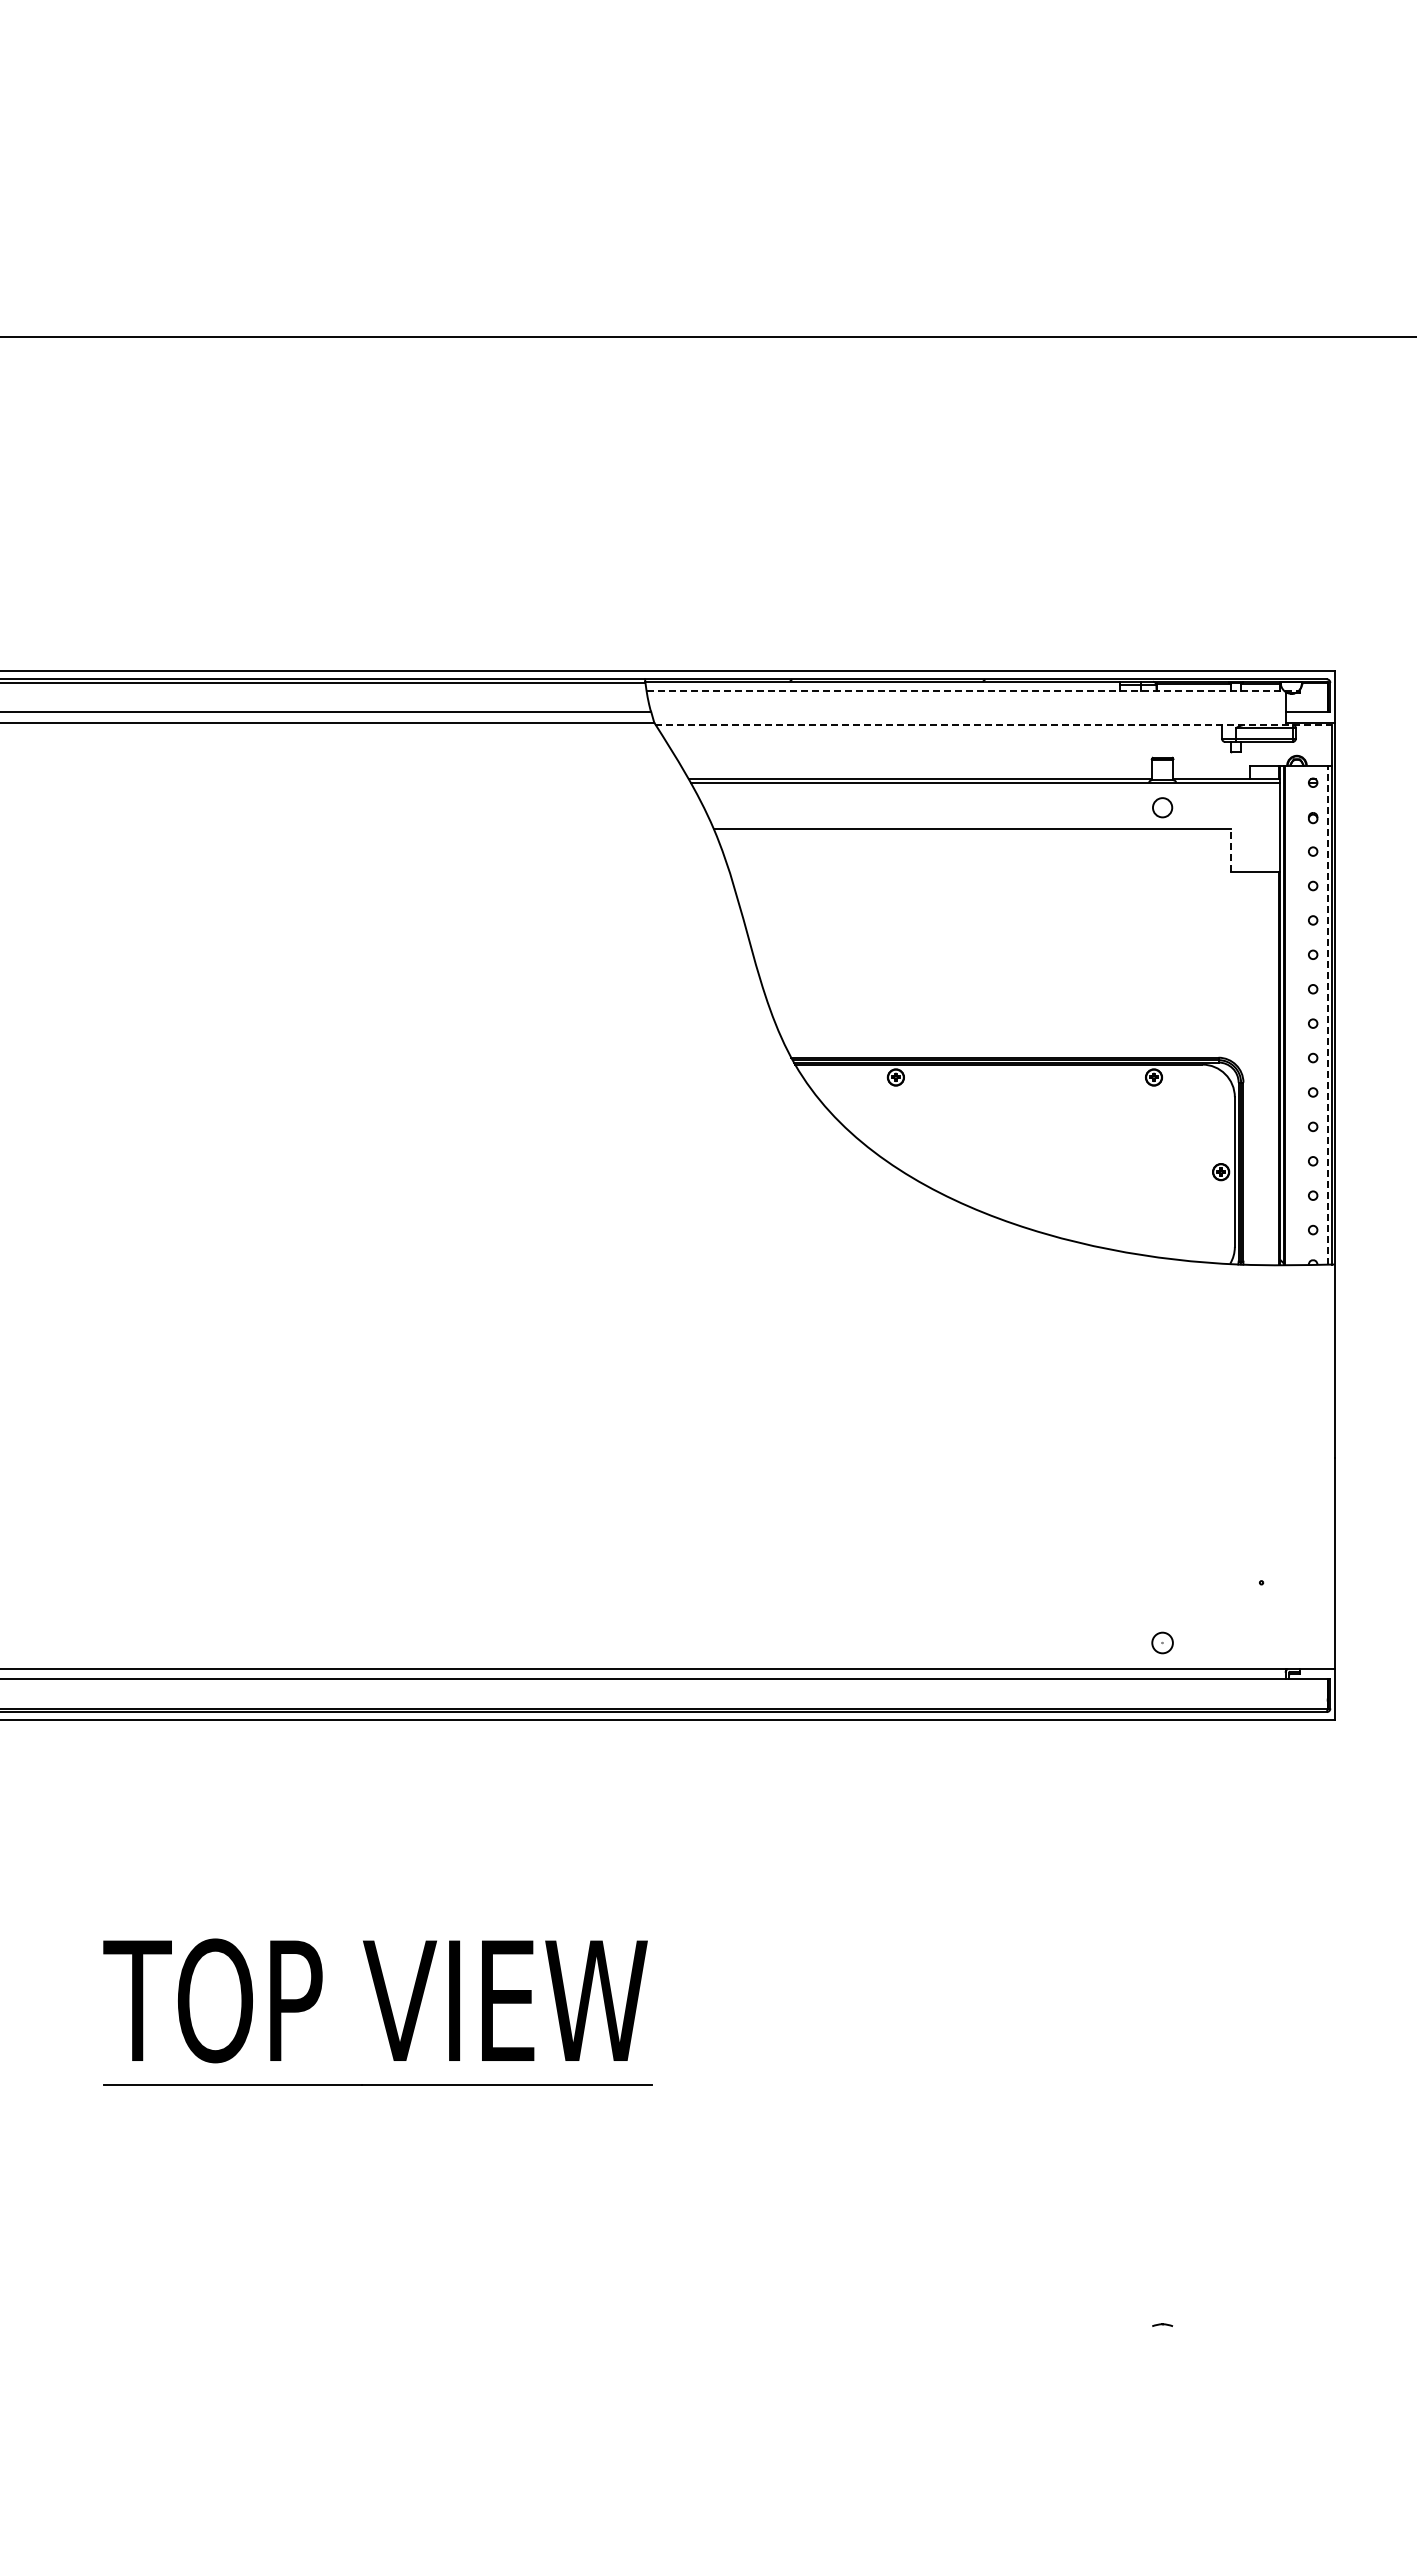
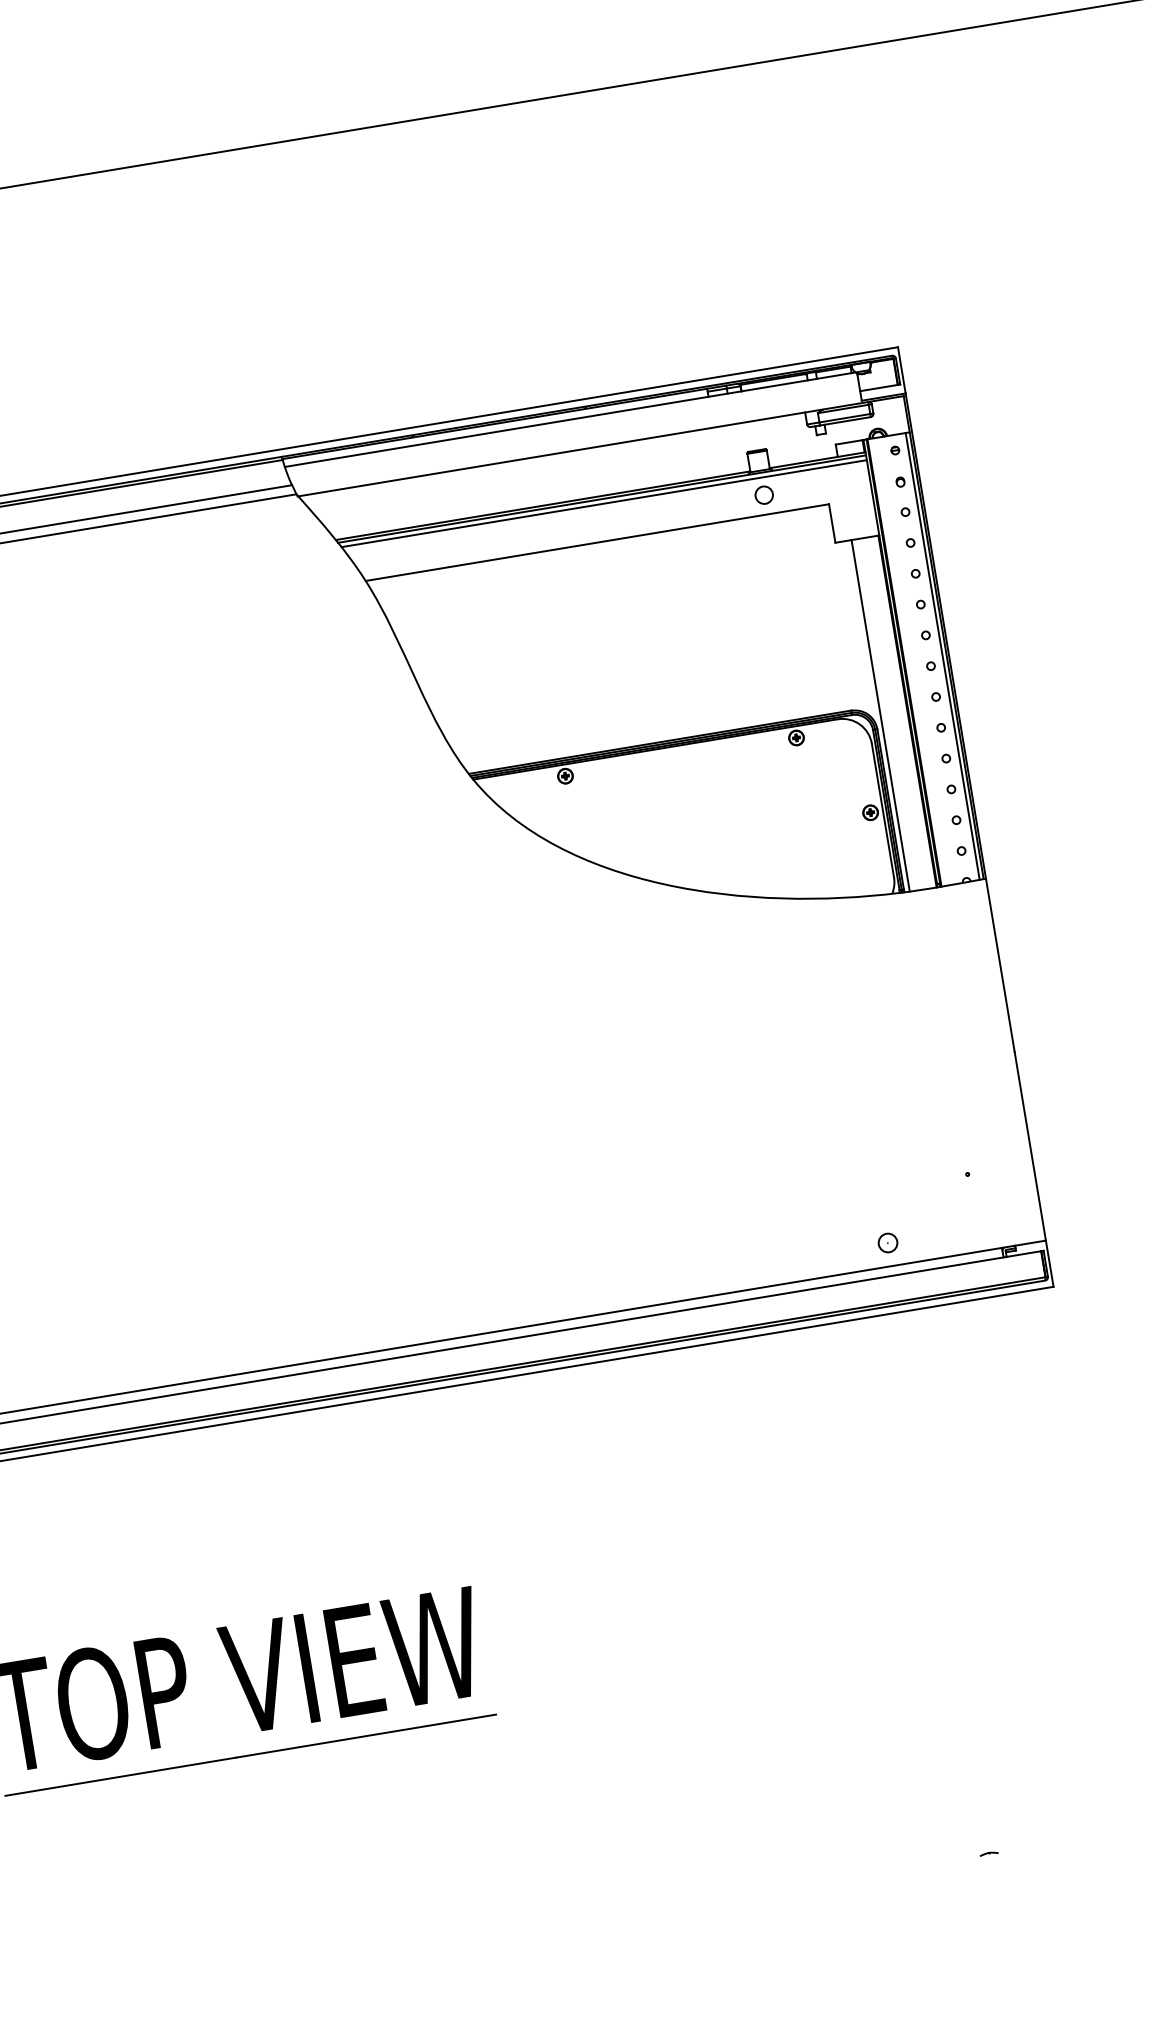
line: (973, 690) -> (577, 418), dashed -> solid
line: (994, 725) -> (601, 446), dashed -> solid
line: (986, 788) -> (603, 504), added
line: (1231, 850) -> (832, 523), dashed -> solid
line: (1327, 1015) -> (942, 656), dashed -> solid
line: (1249, 1068) -> (880, 715), added

